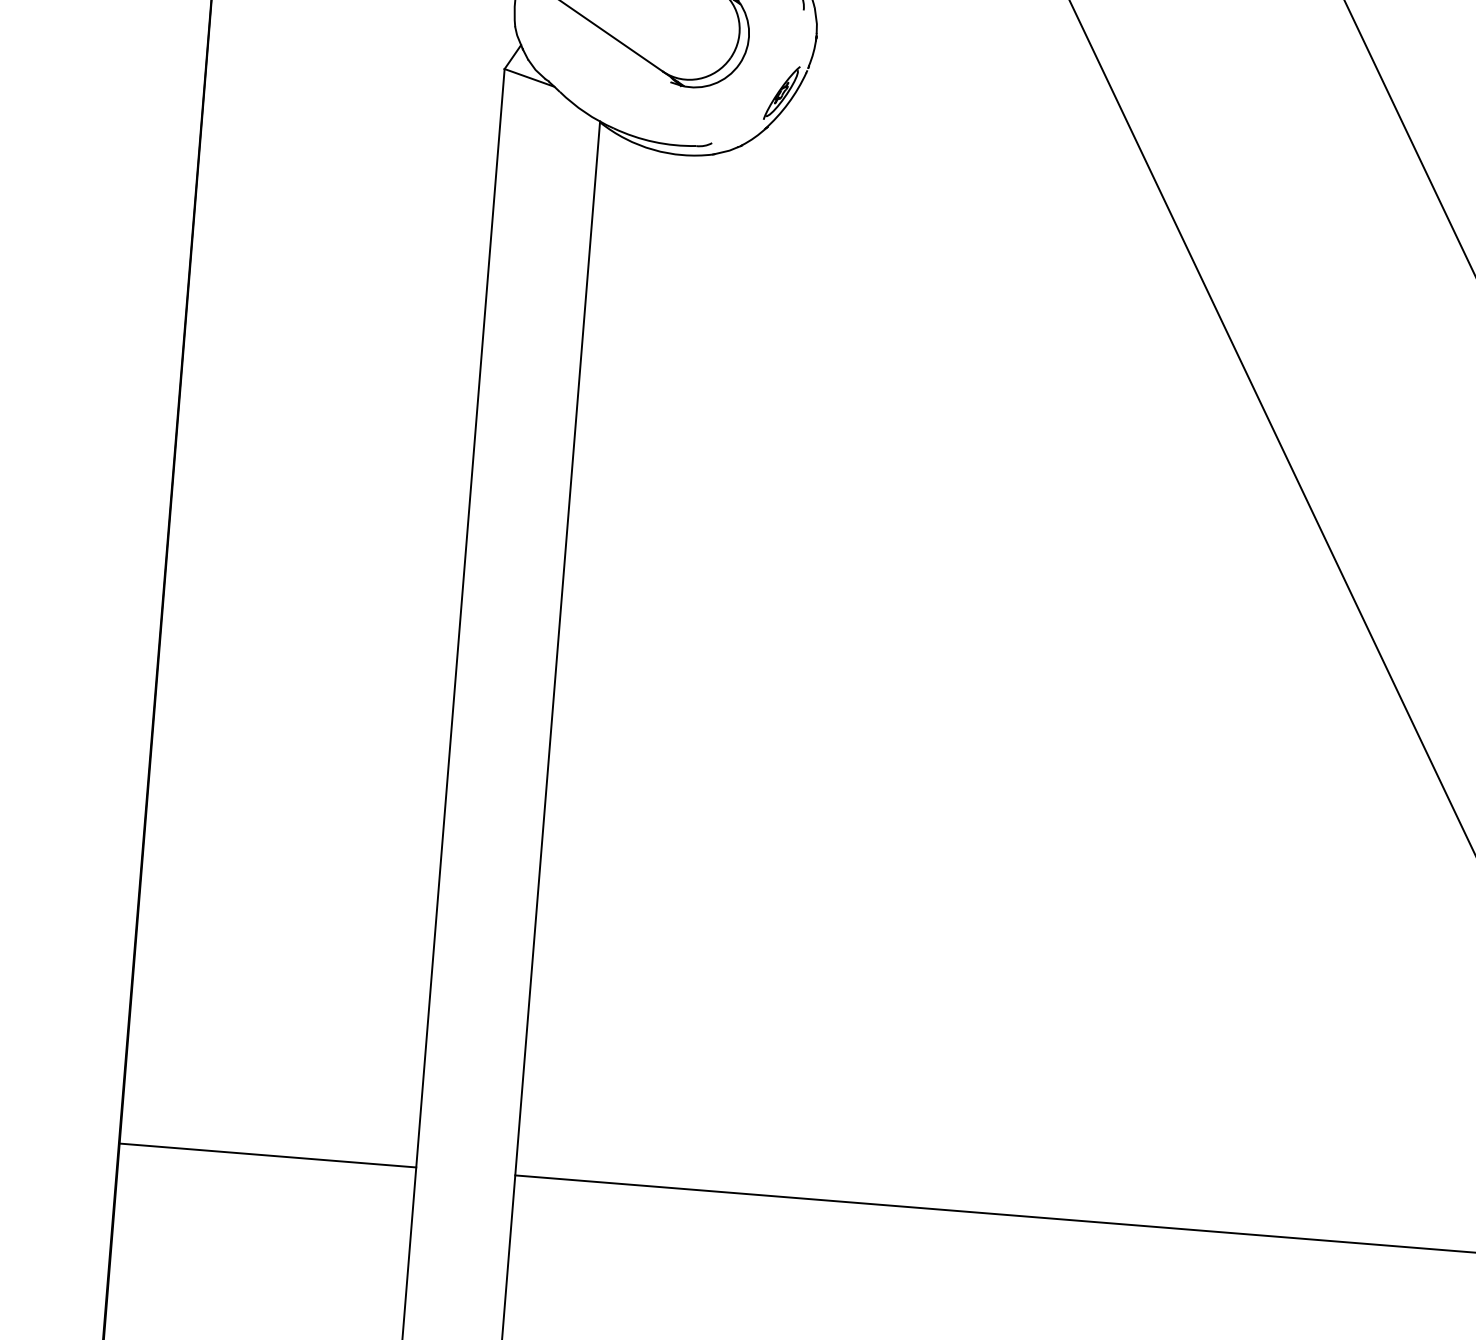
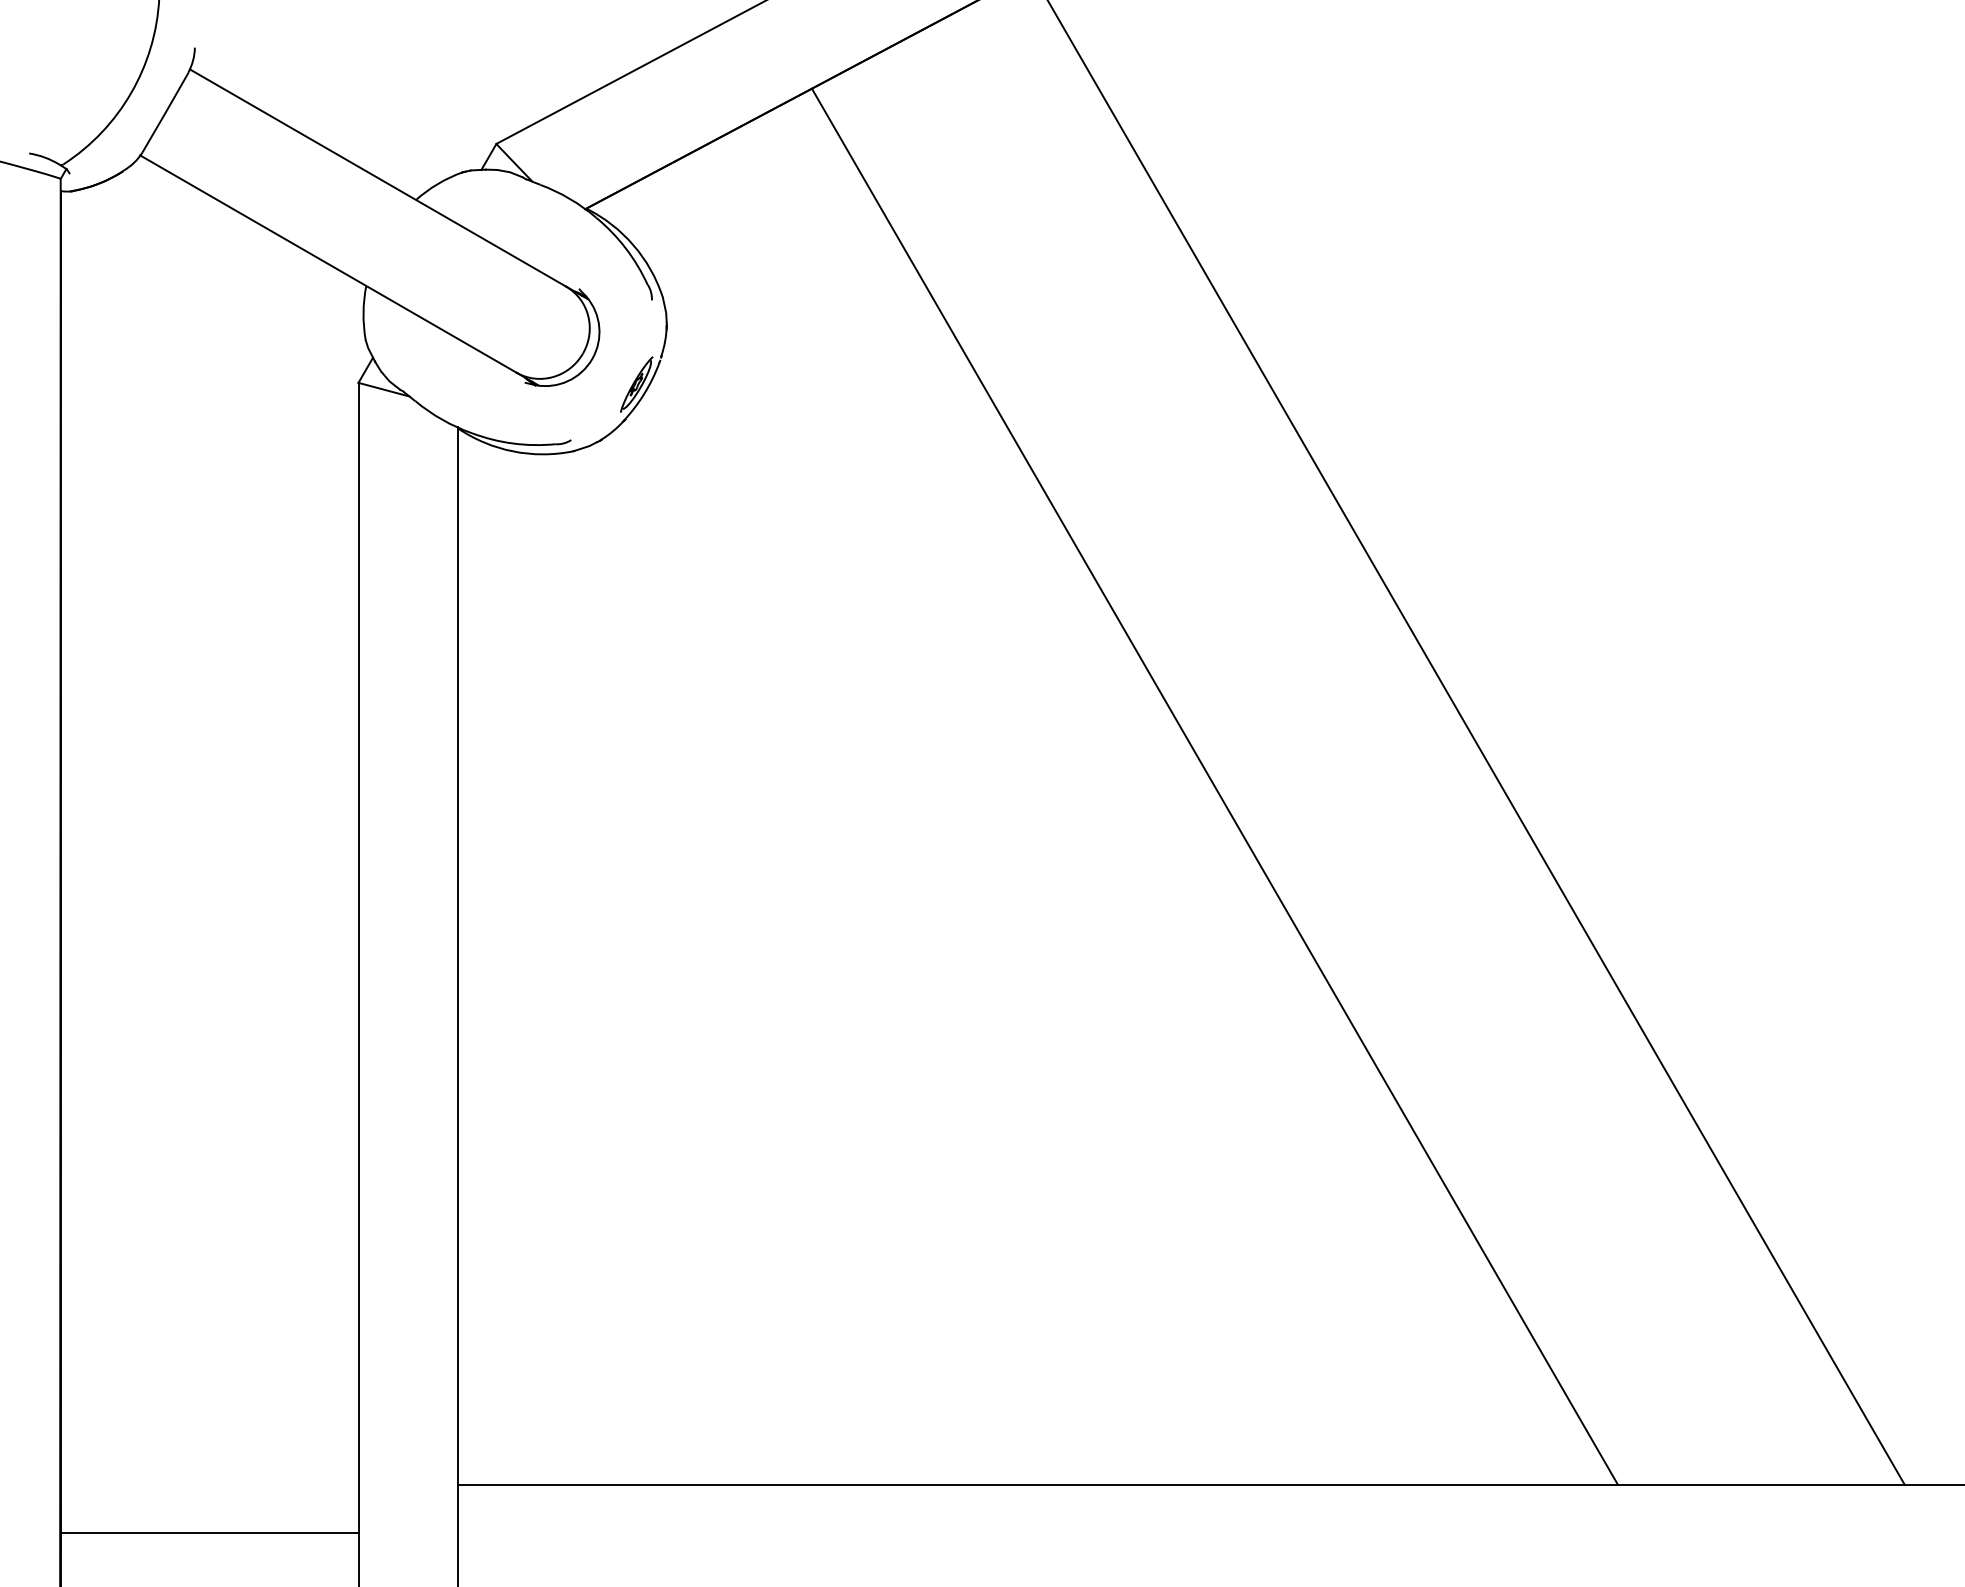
line: (267, 1155) -> (209, 1532), moved

